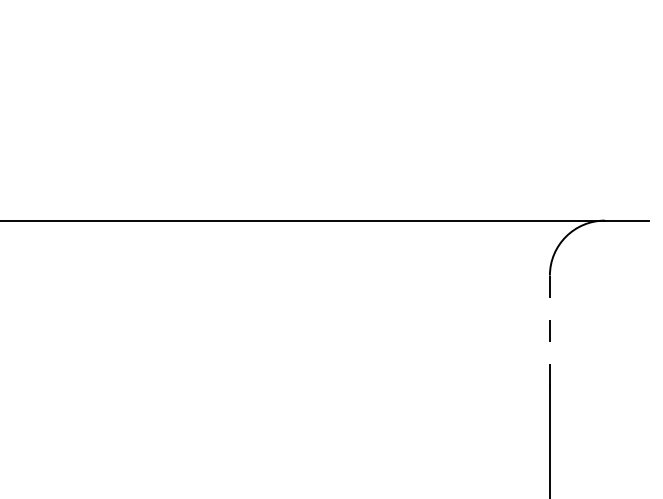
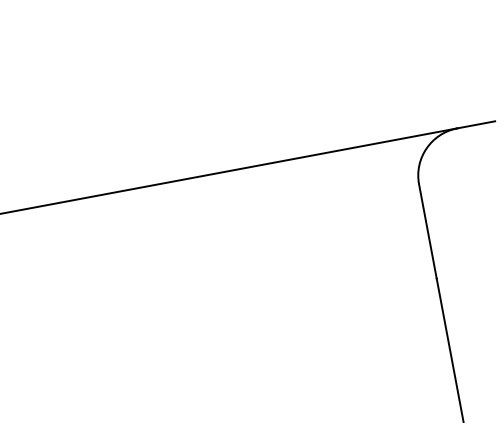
line: (549, 330) -> (427, 231), dashed -> solid

